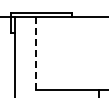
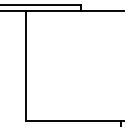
line: (35, 53) -> (26, 65), dashed -> solid

